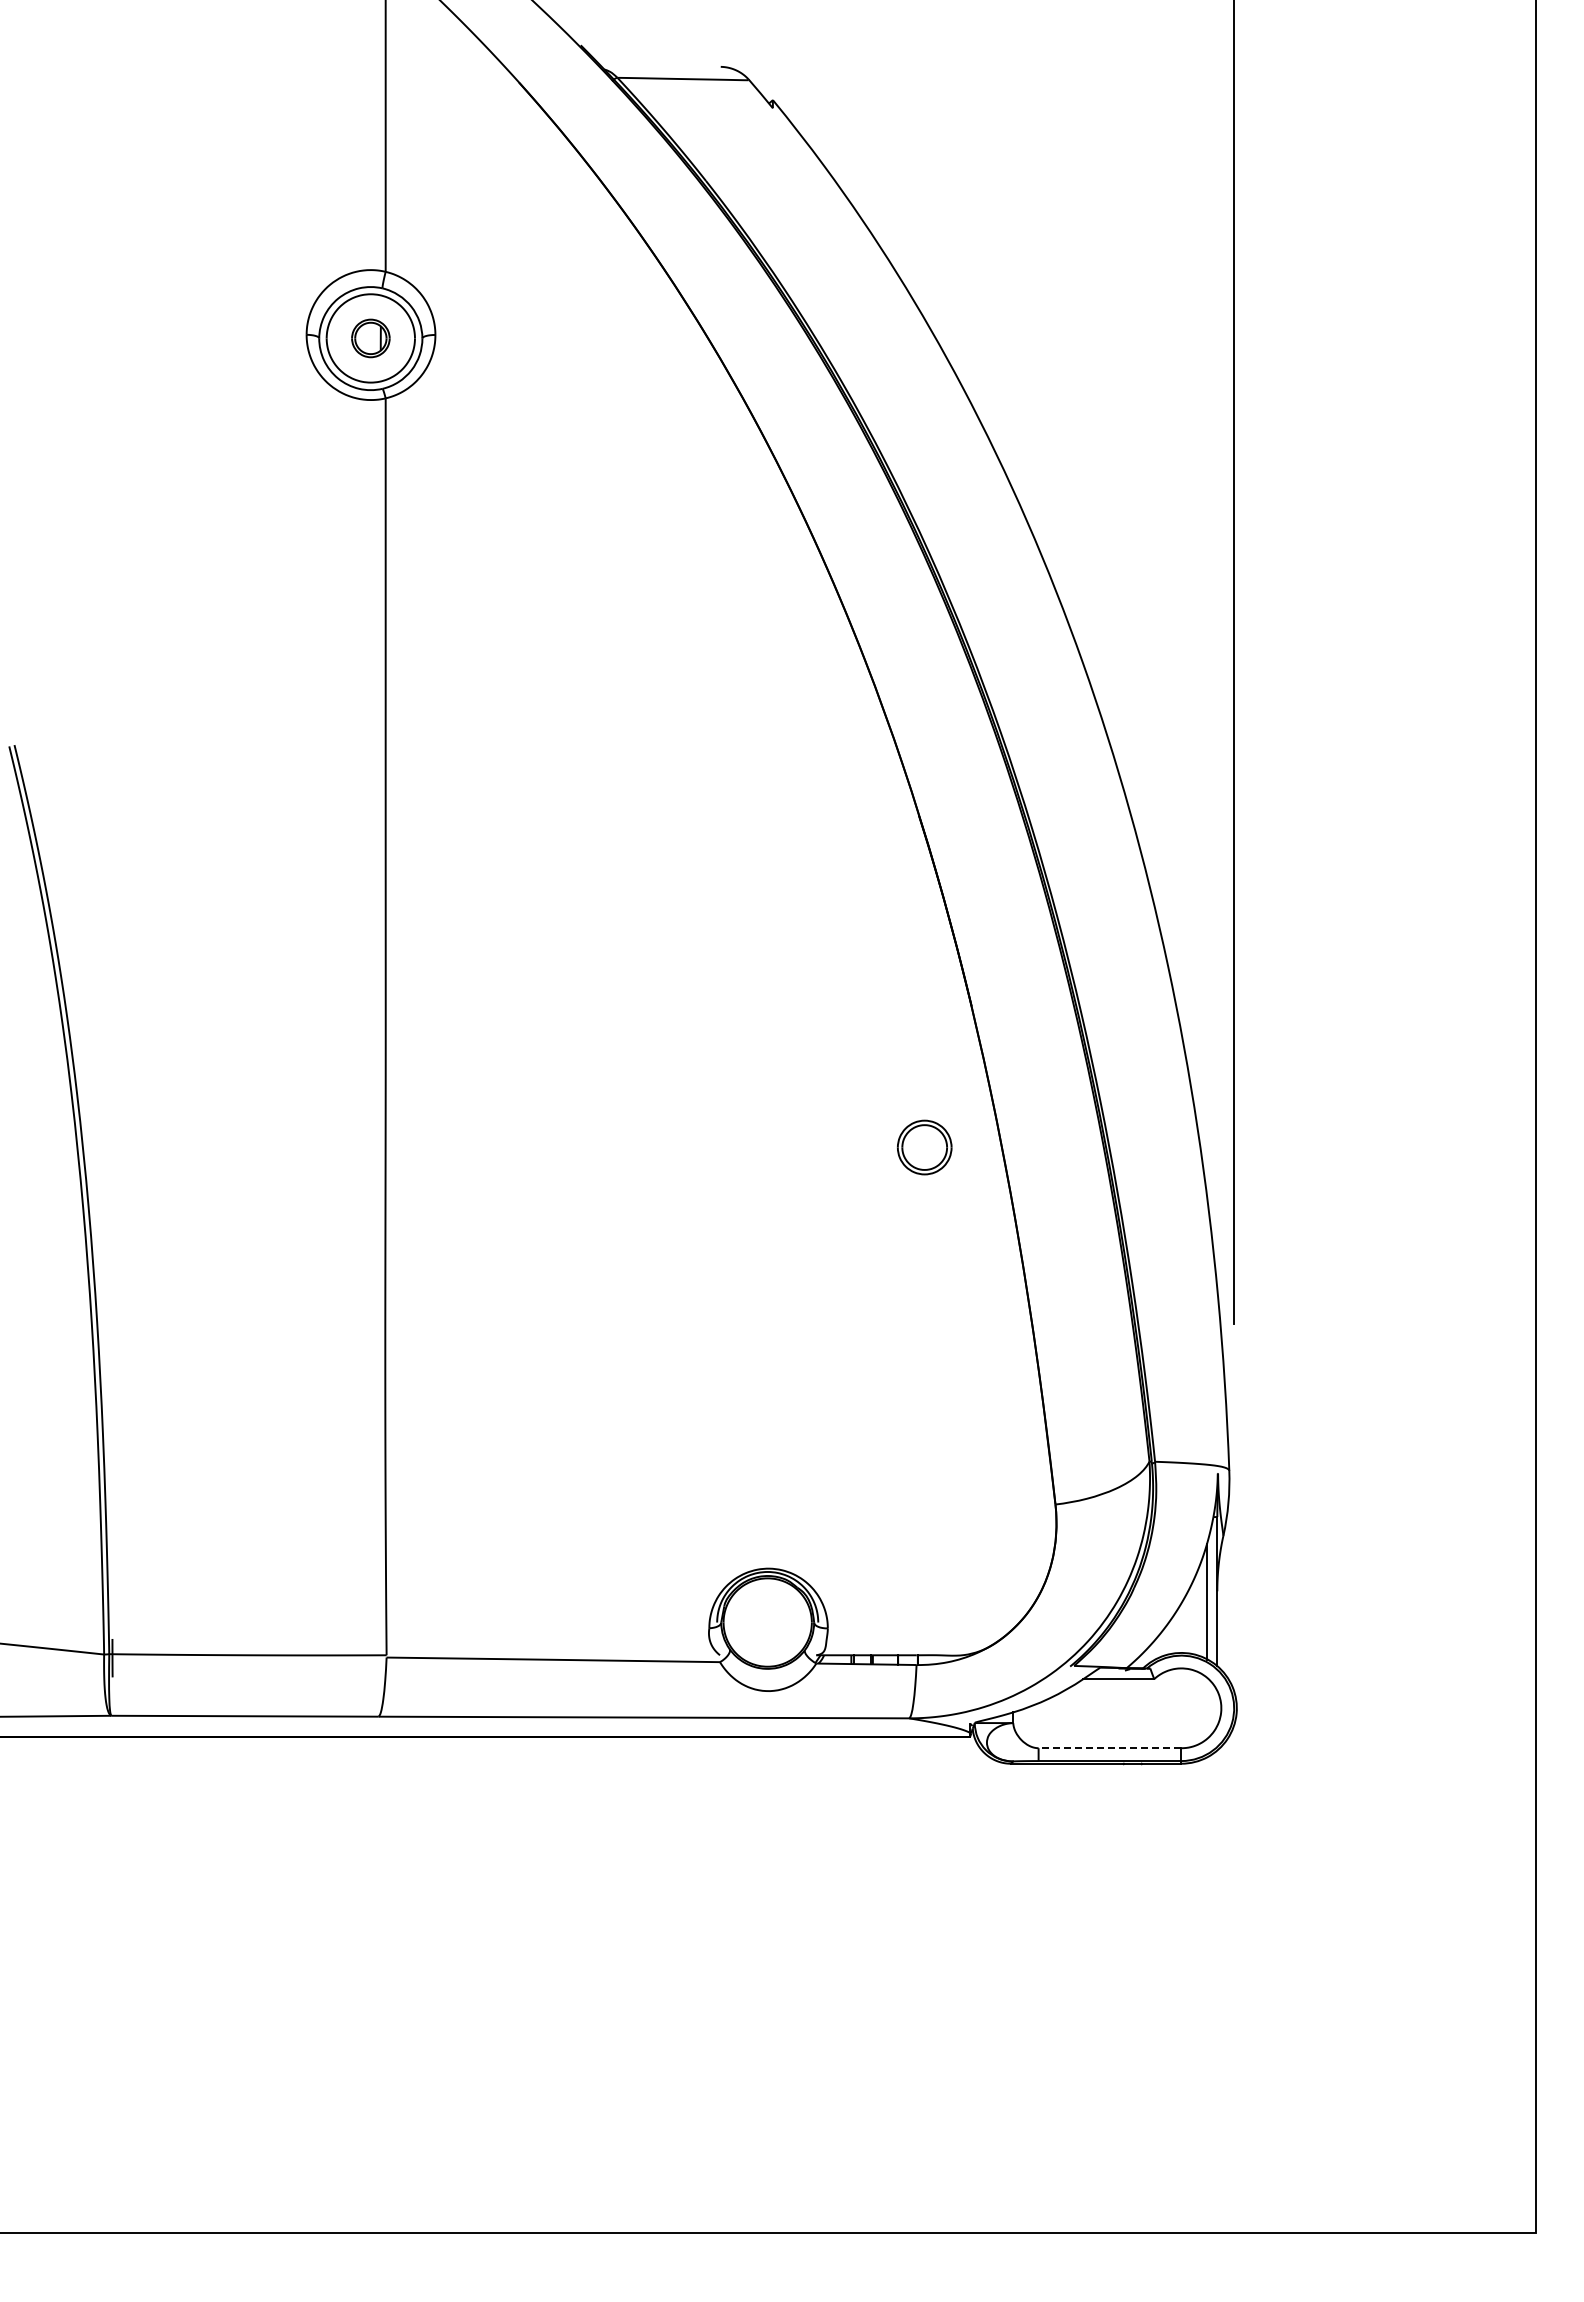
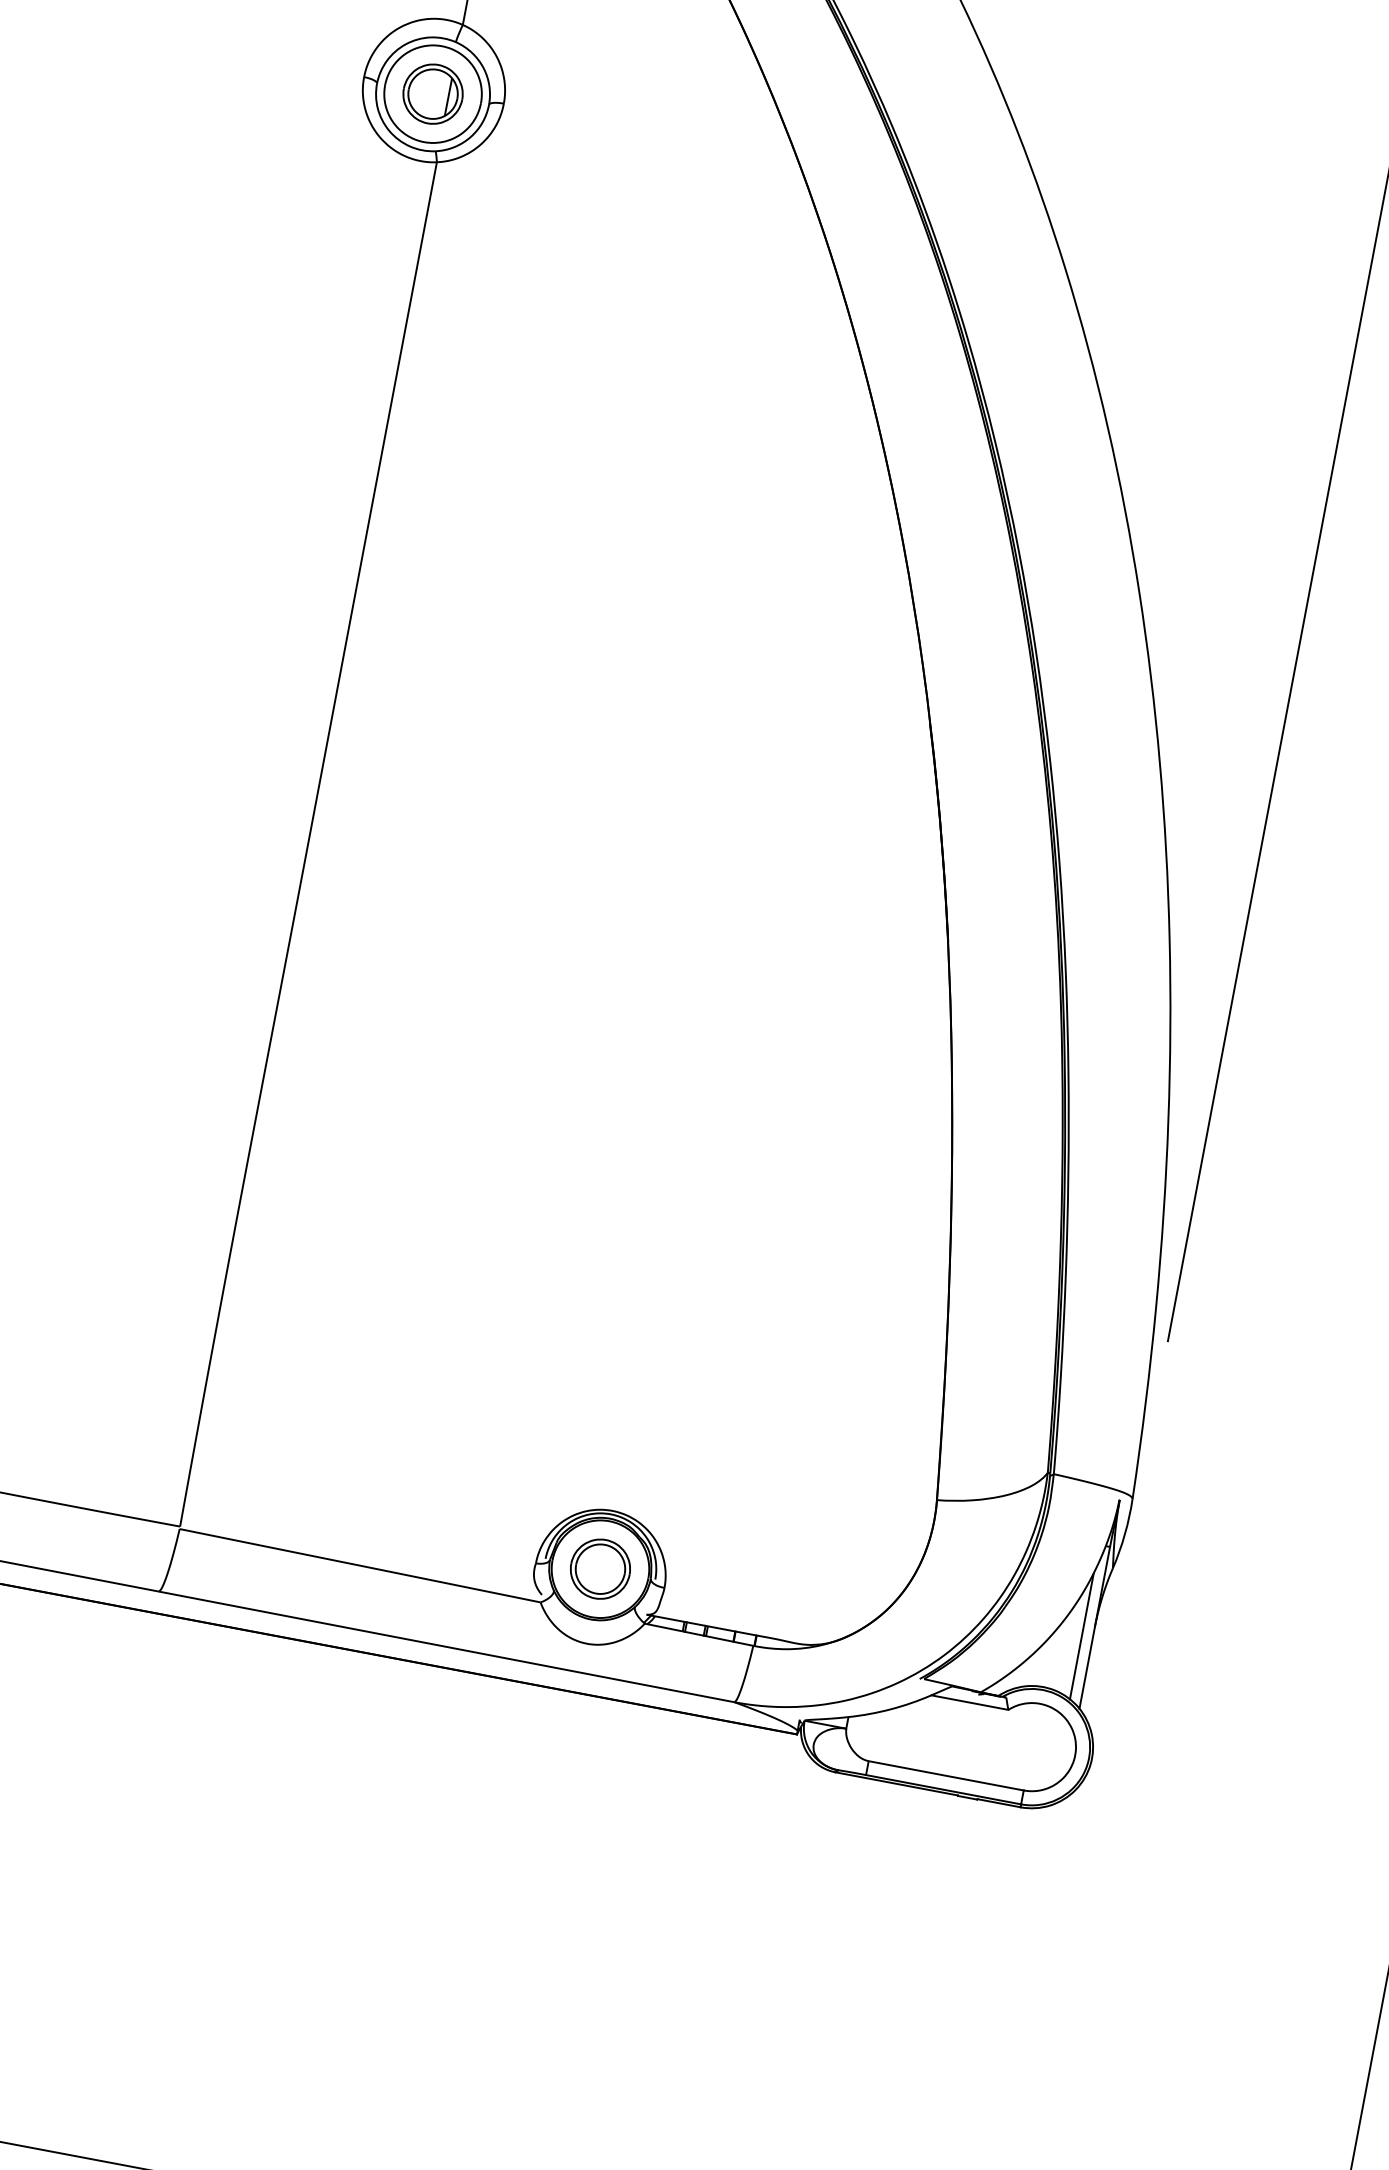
part: (370, 338) -> (432, 94), size x1.43
part: (924, 1147) -> (600, 1569), moved
line: (1109, 1748) -> (945, 1775), dashed -> solid

